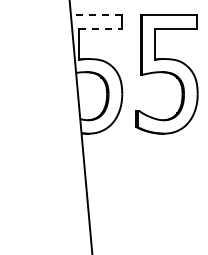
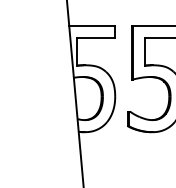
line: (95, 15) -> (91, 26), dashed -> solid
line: (101, 28) -> (96, 37), dashed -> solid

